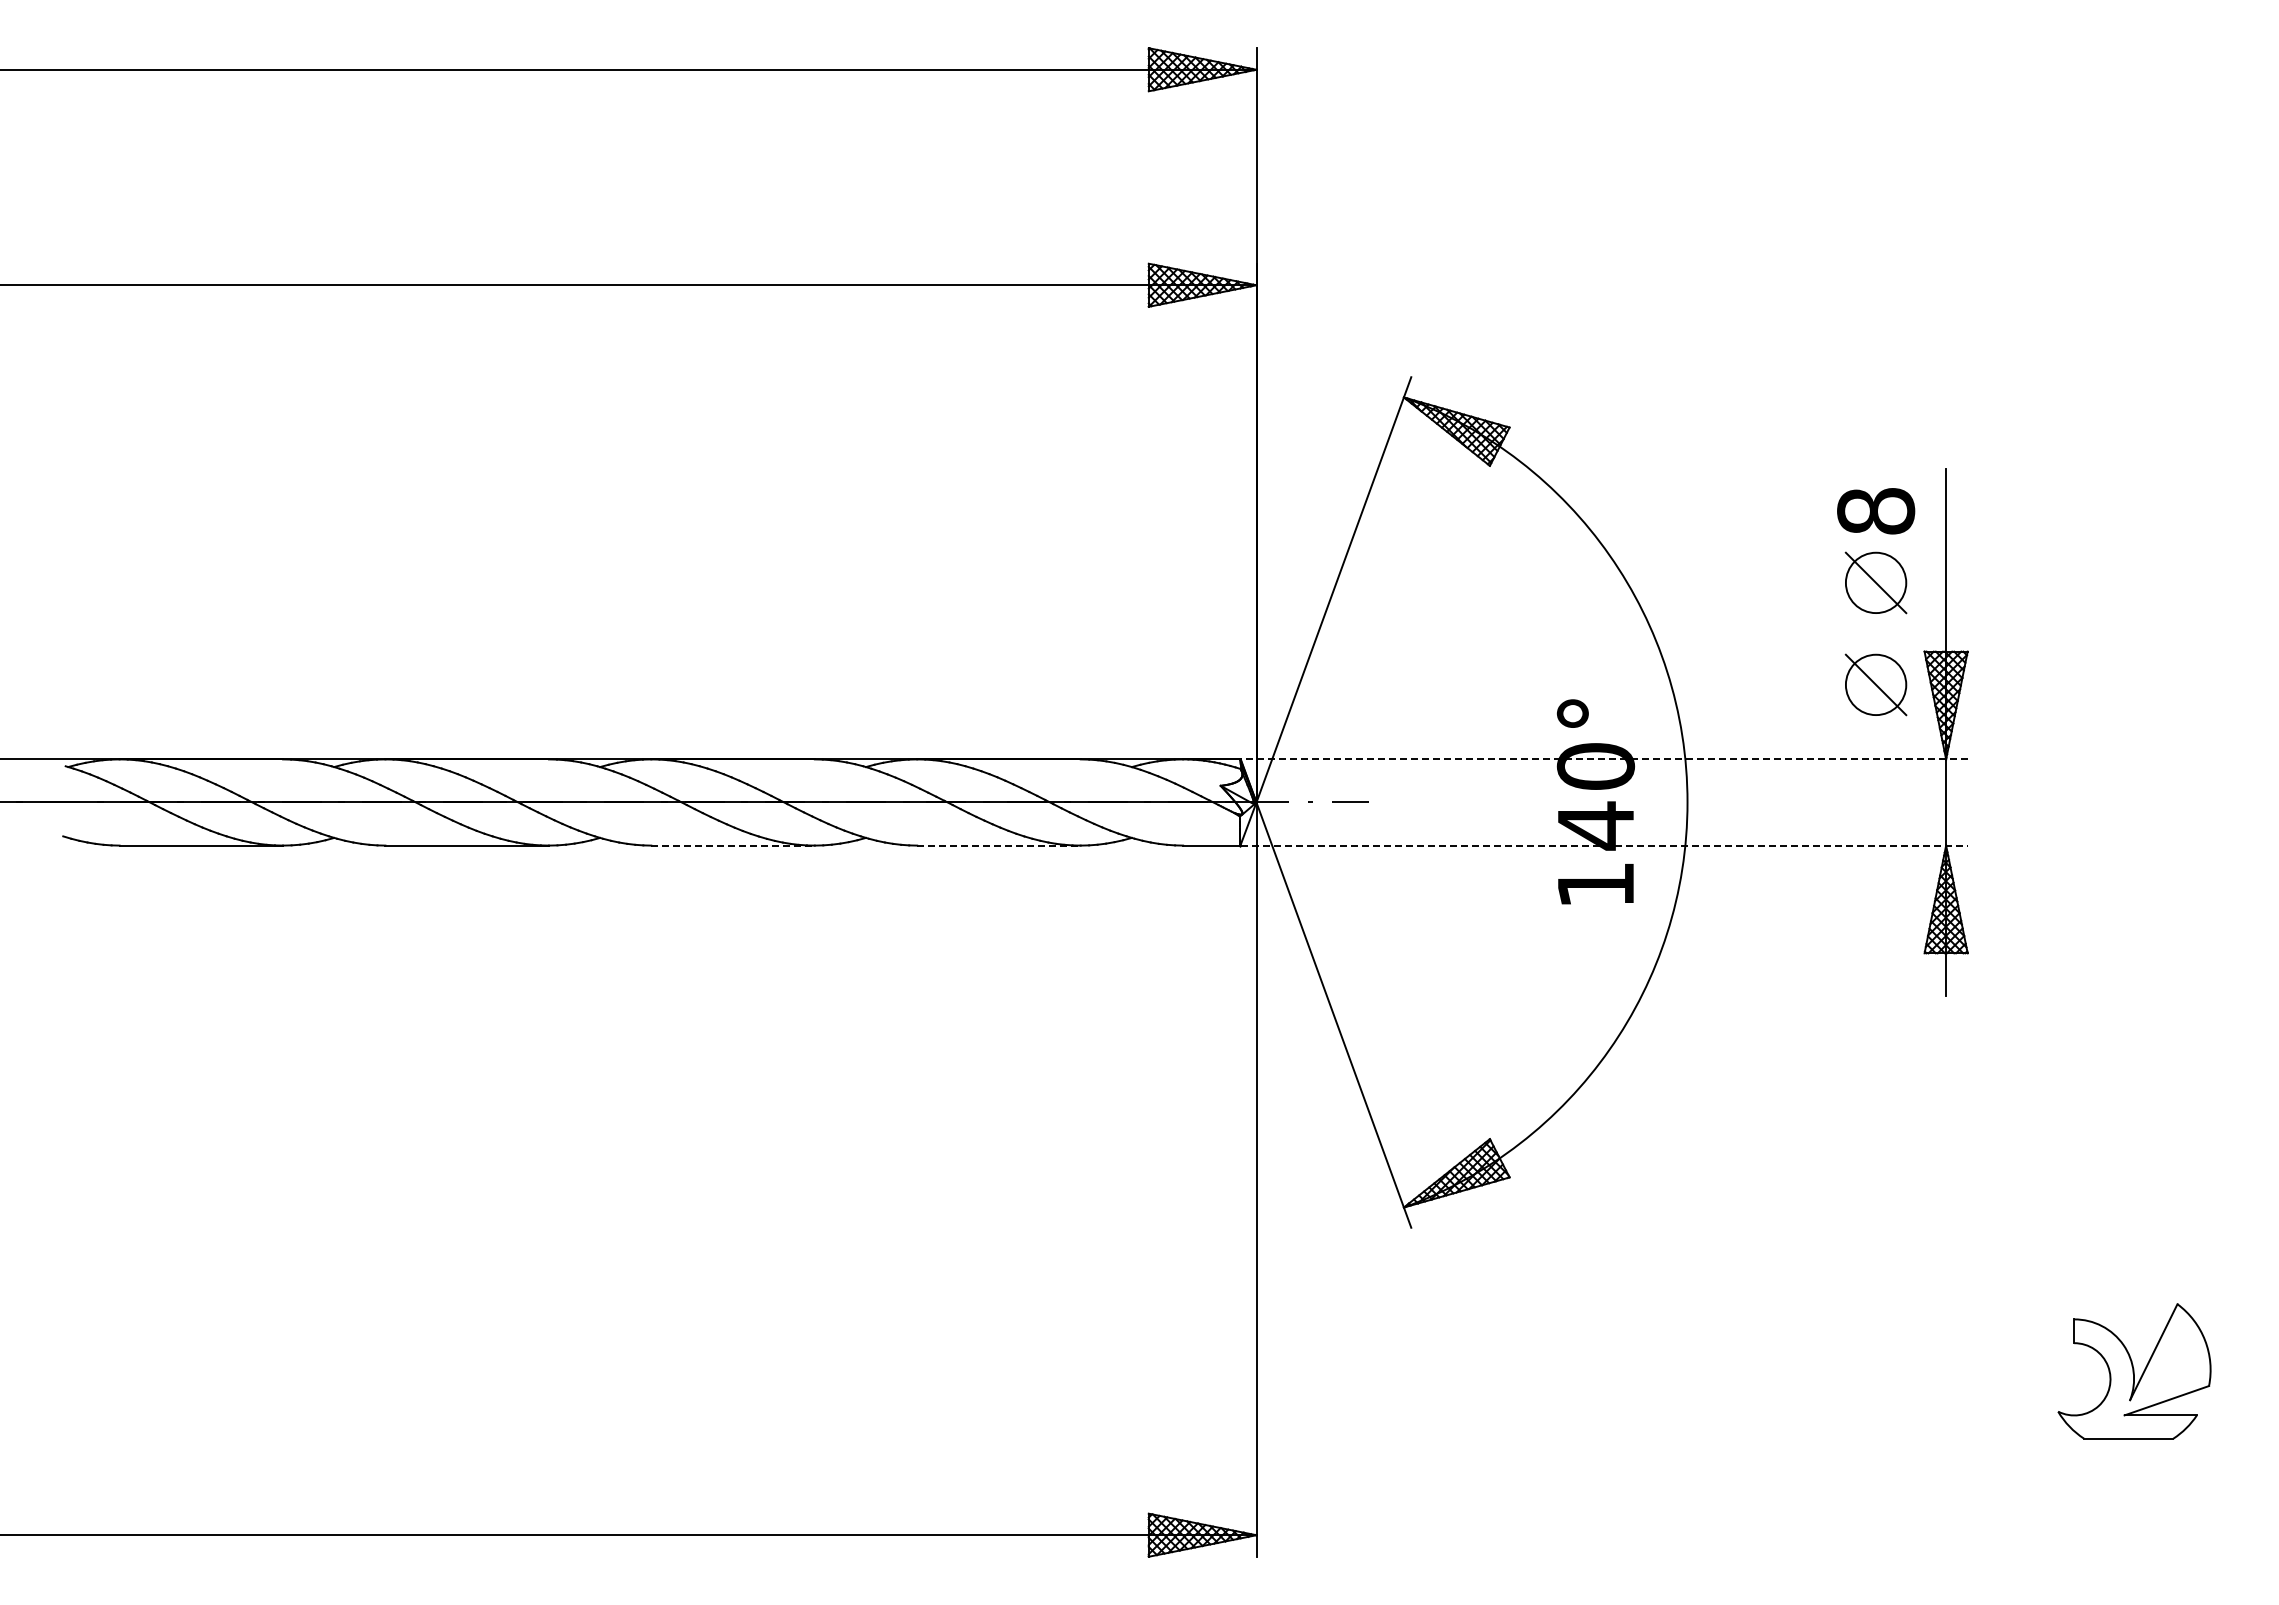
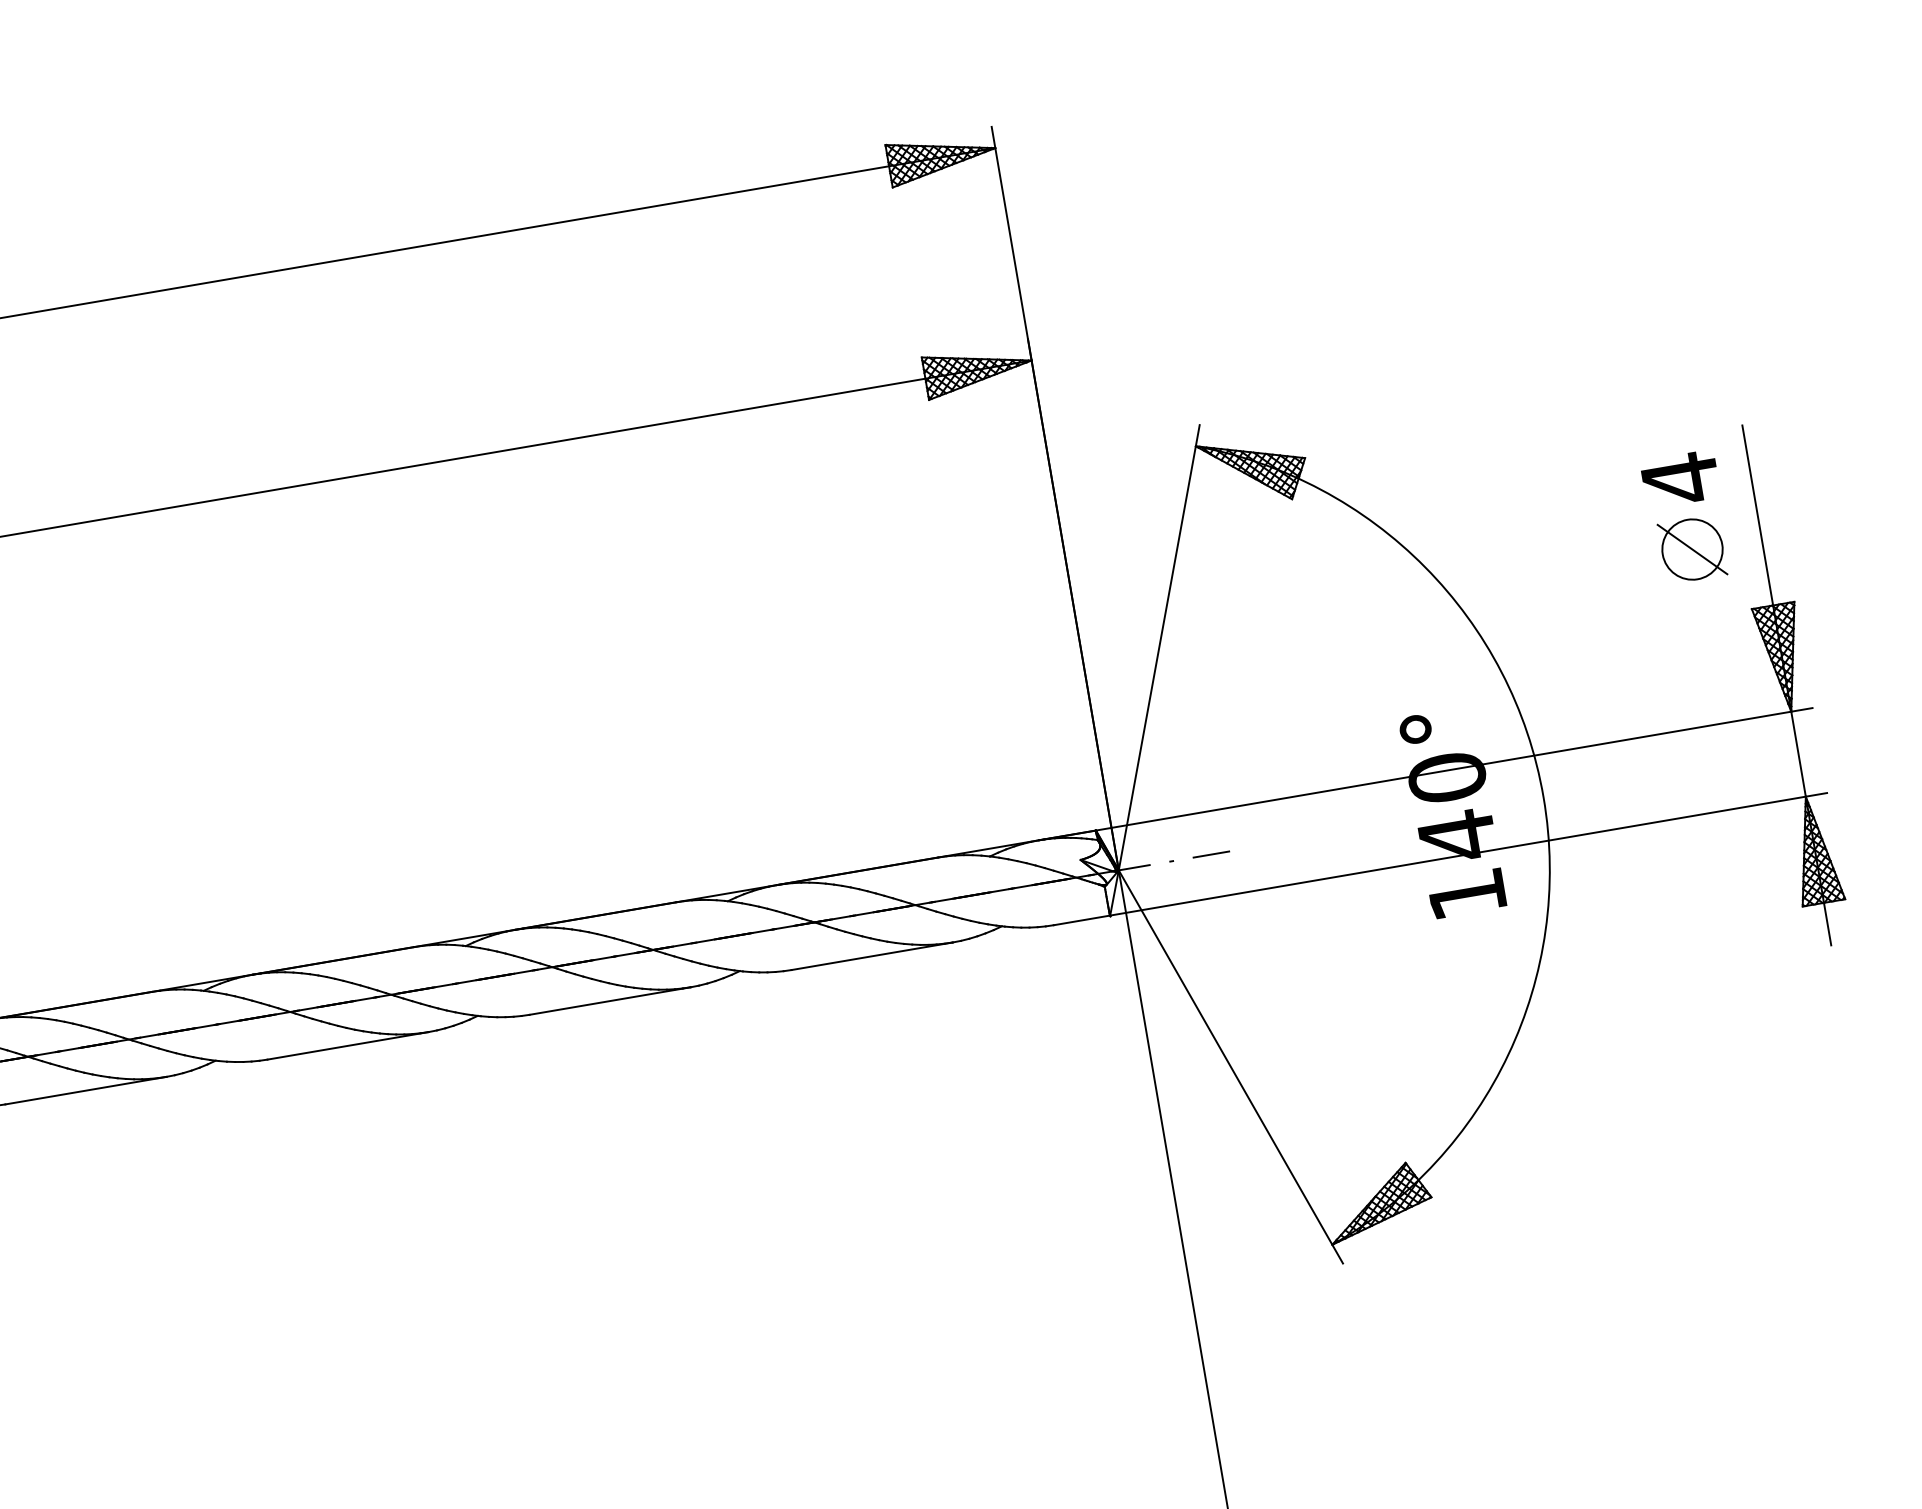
text: (1876, 511) -> (1680, 479), 8 -> 4
part: (1875, 684) -> (1709, 649), removed
line: (1603, 759) -> (1453, 769), dashed -> solid
line: (733, 845) -> (610, 1000), dashed -> solid
line: (998, 845) -> (871, 956), dashed -> solid
line: (1604, 845) -> (1469, 854), dashed -> solid

